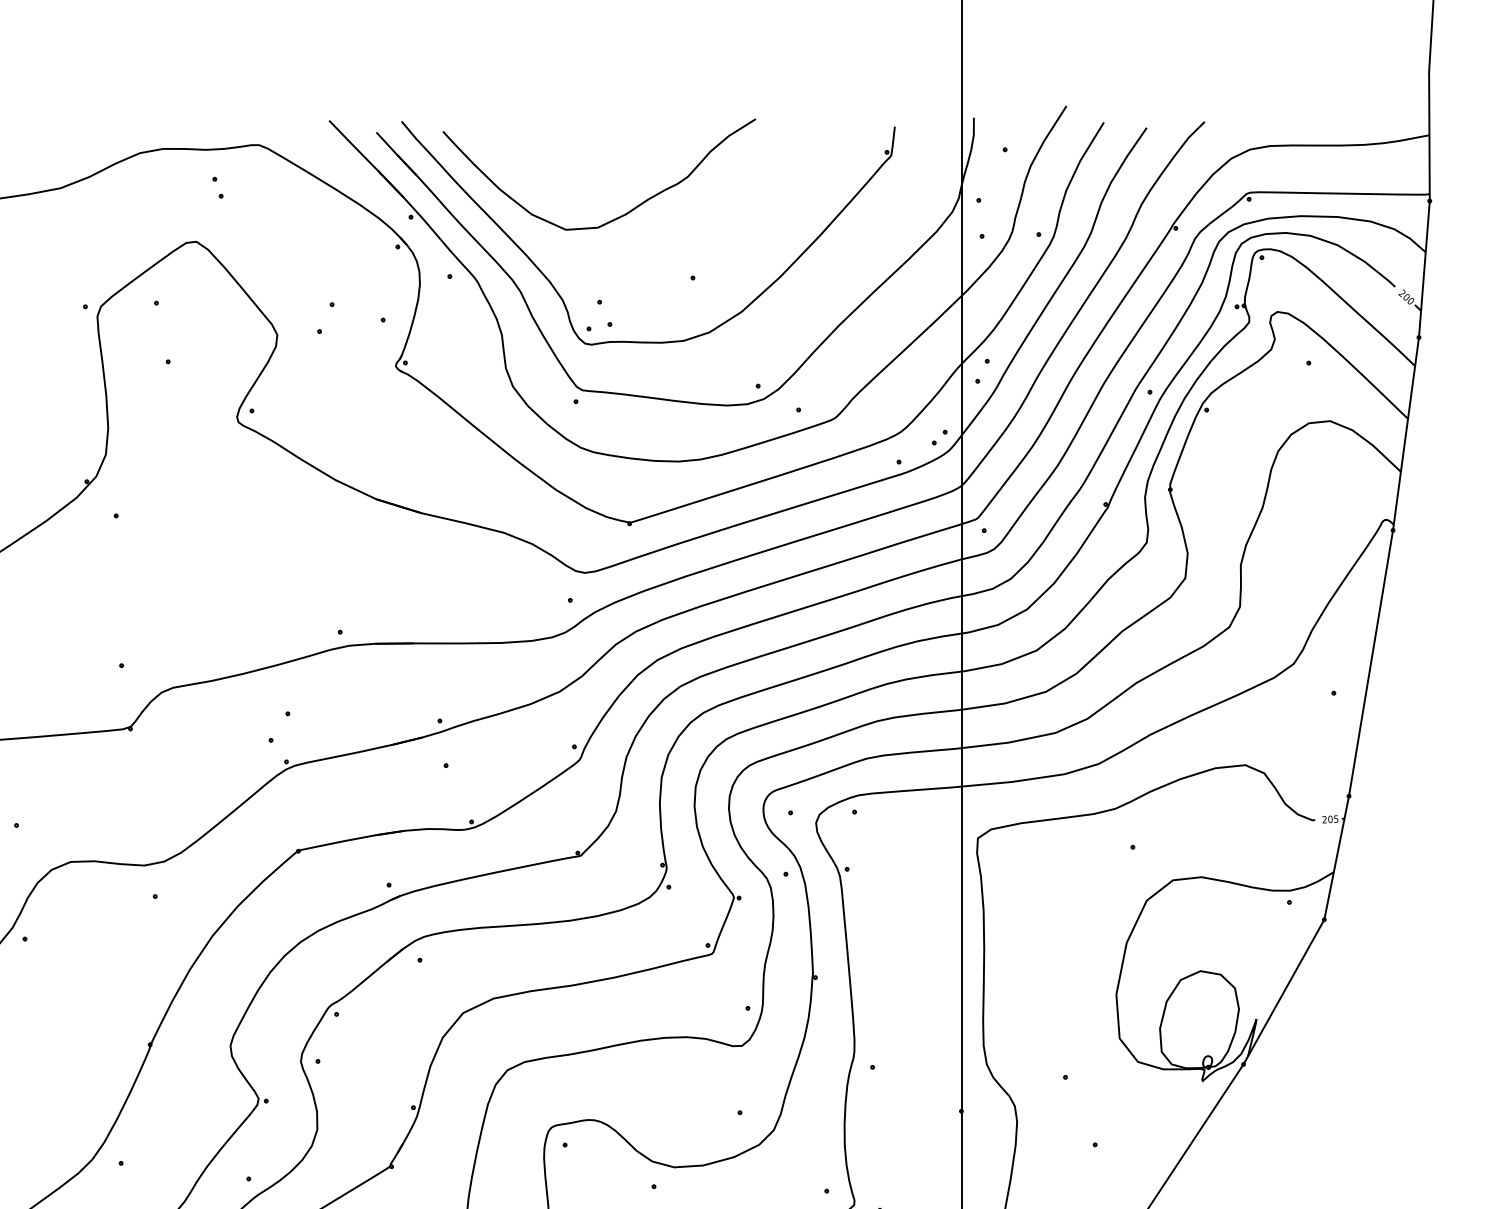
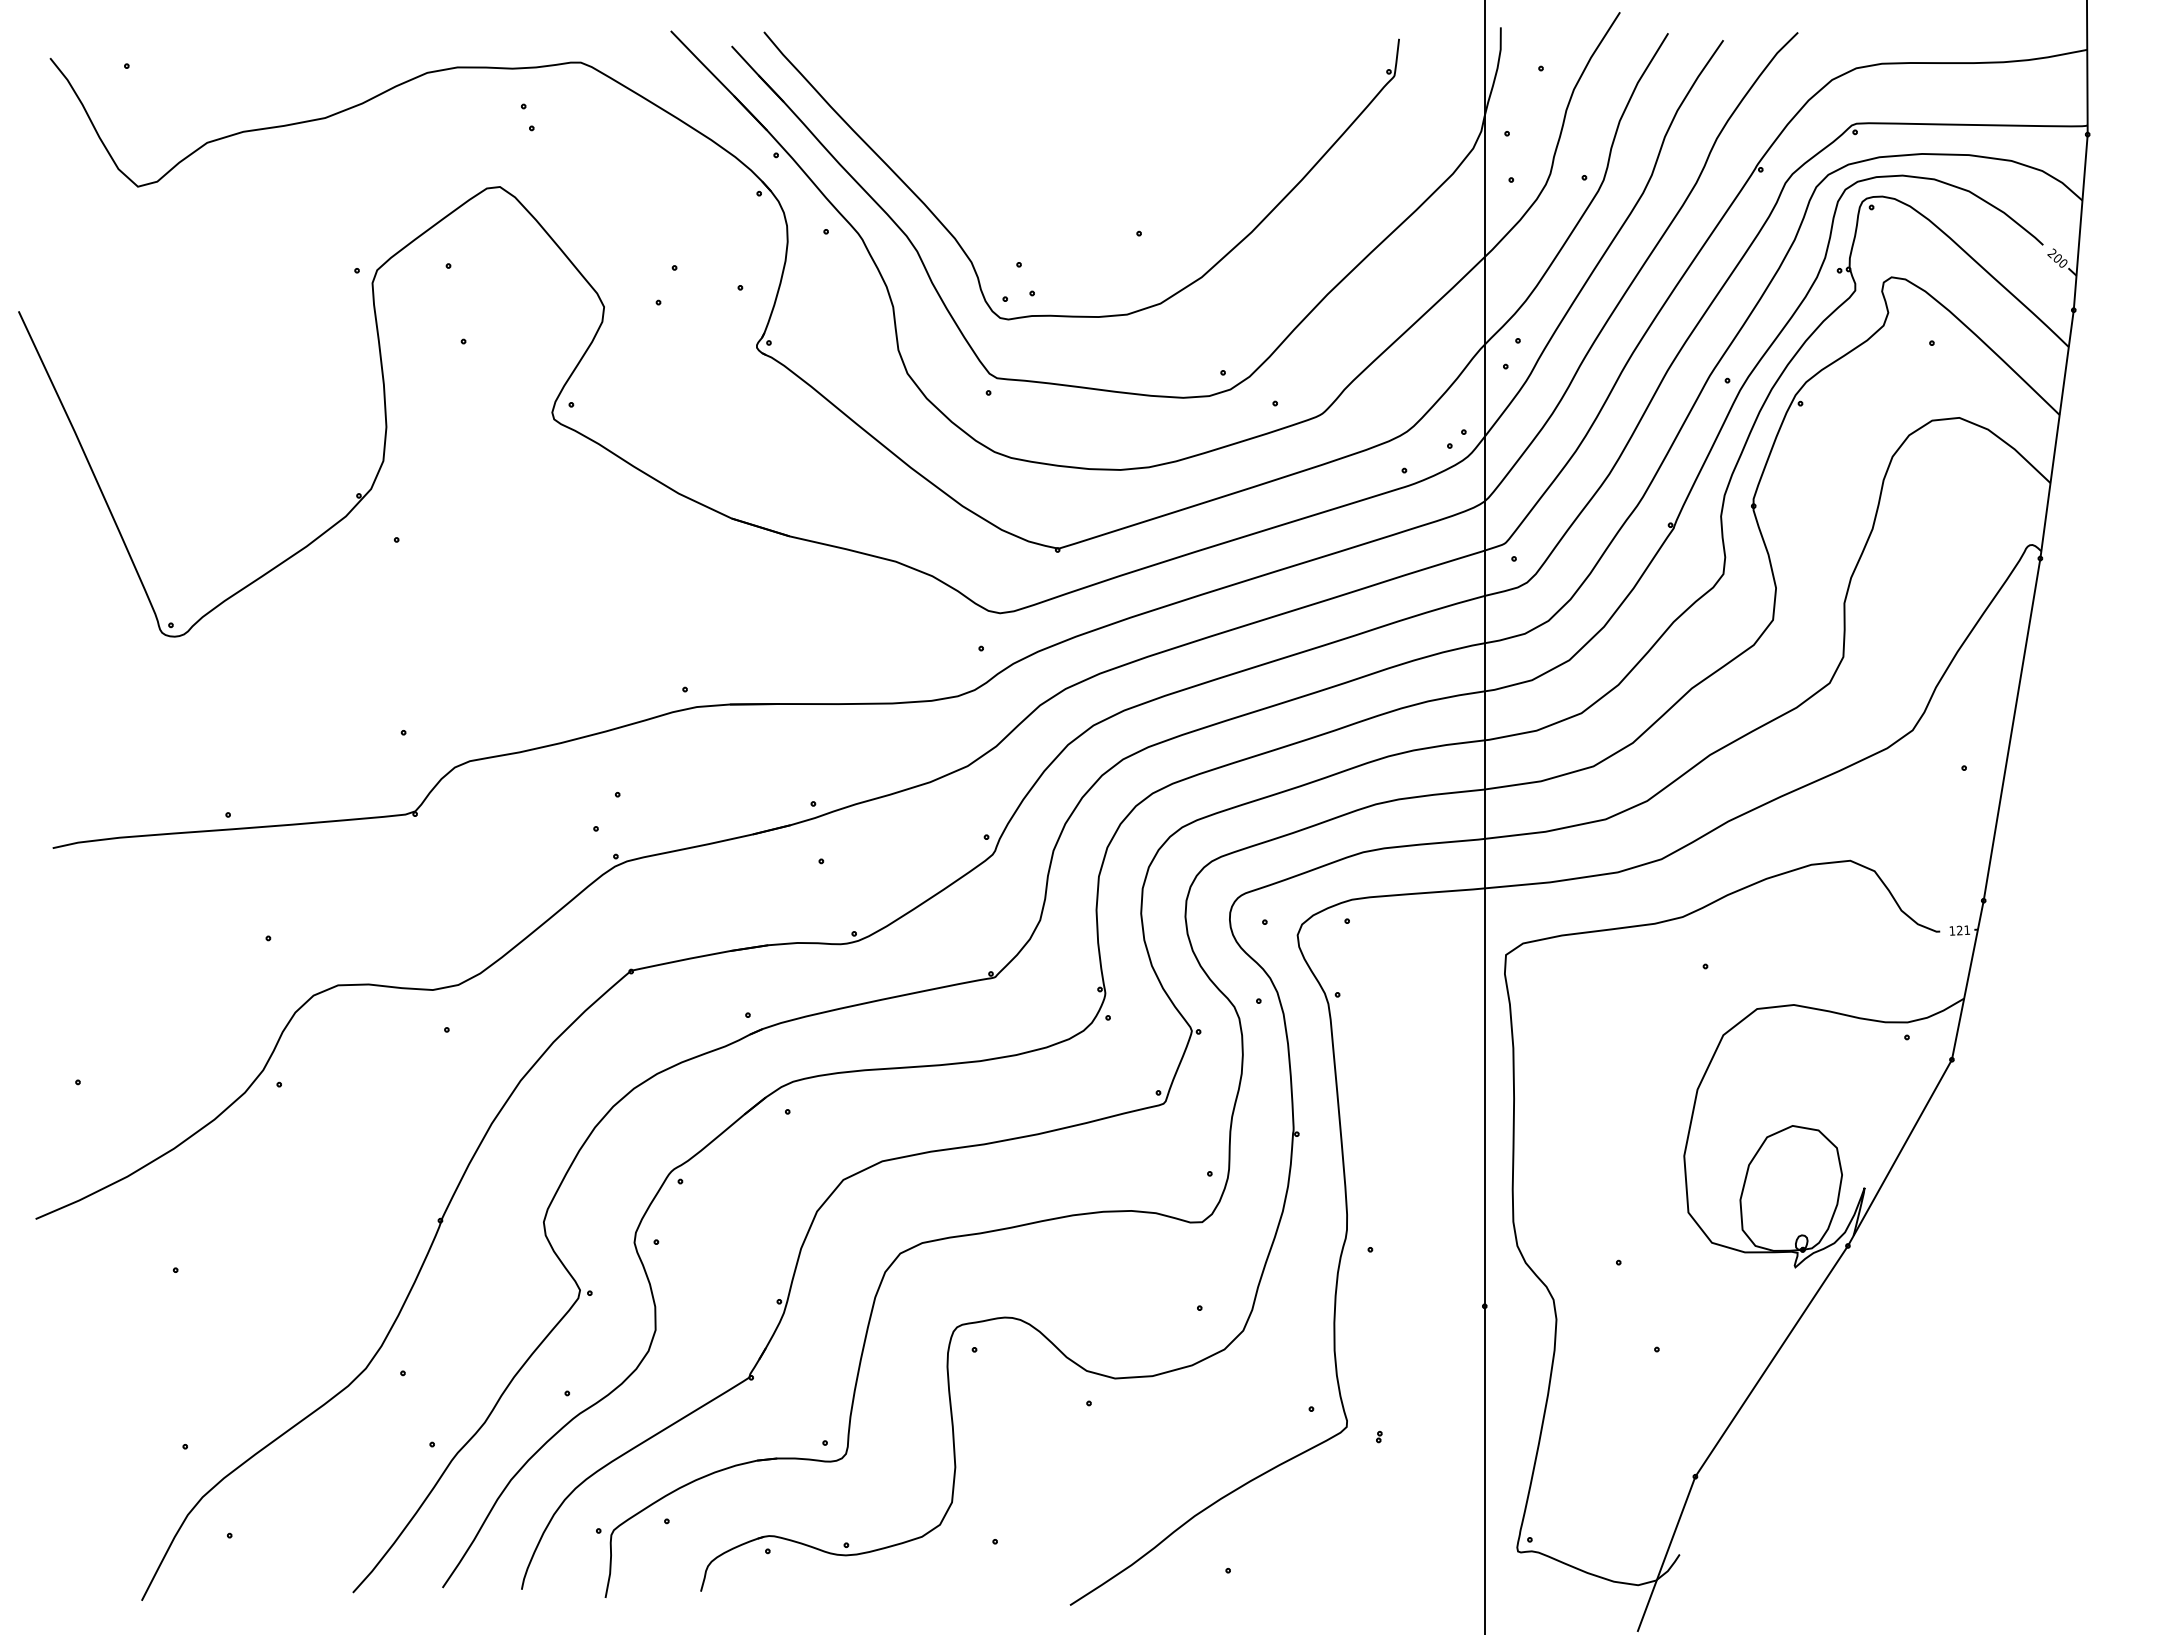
curve: (619, 216) -> (1044, 154), removed
text: (1330, 819) -> (1959, 930), 205 -> 121

